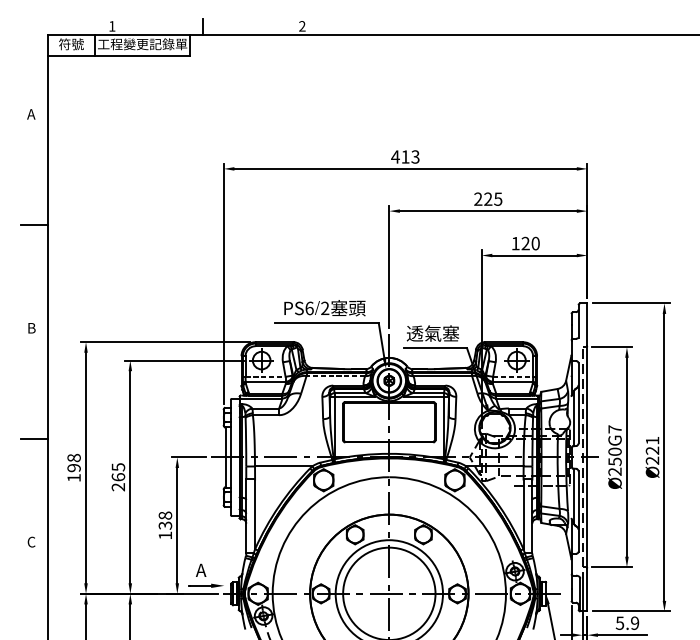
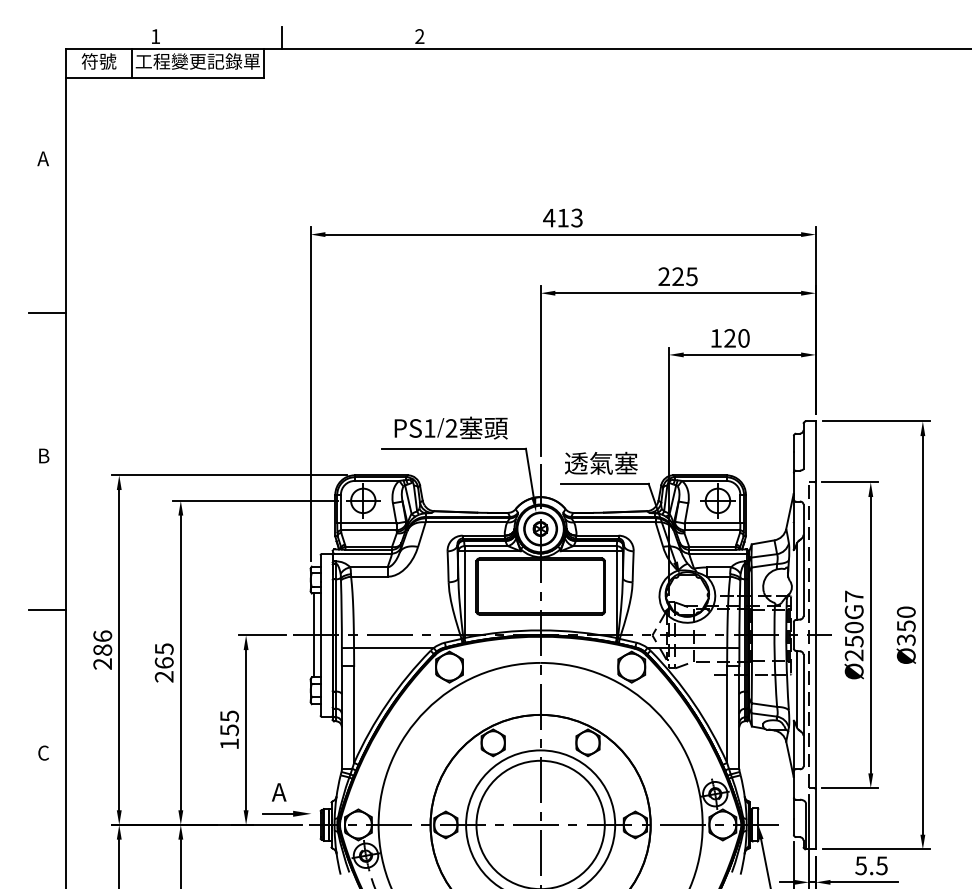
text: (309, 308) -> (429, 428), PS6 -> PS1
line: (265, 376) -> (368, 523), dashed -> solid
line: (335, 376) -> (466, 522), dashed -> solid
line: (513, 376) -> (712, 523), dashed -> solid
text: (651, 450) -> (905, 625), Ø221 -> Ø350
text: (73, 467) -> (102, 649), 198 -> 286
text: (165, 520) -> (229, 722), 138 -> 155
text: (634, 623) -> (881, 865), 5.9 -> 5.5

